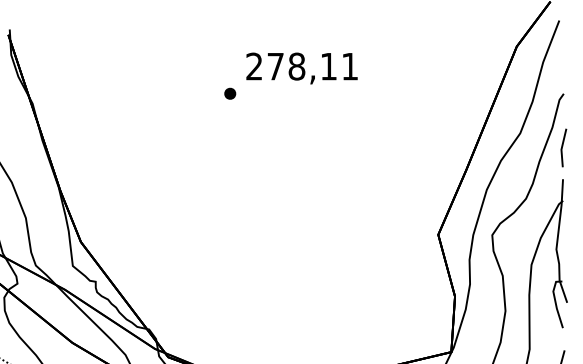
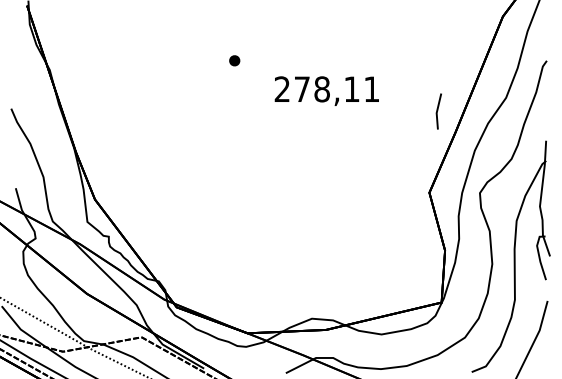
text: (301, 67) -> (326, 90), moved
line: (563, 146) -> (438, 110), moved

